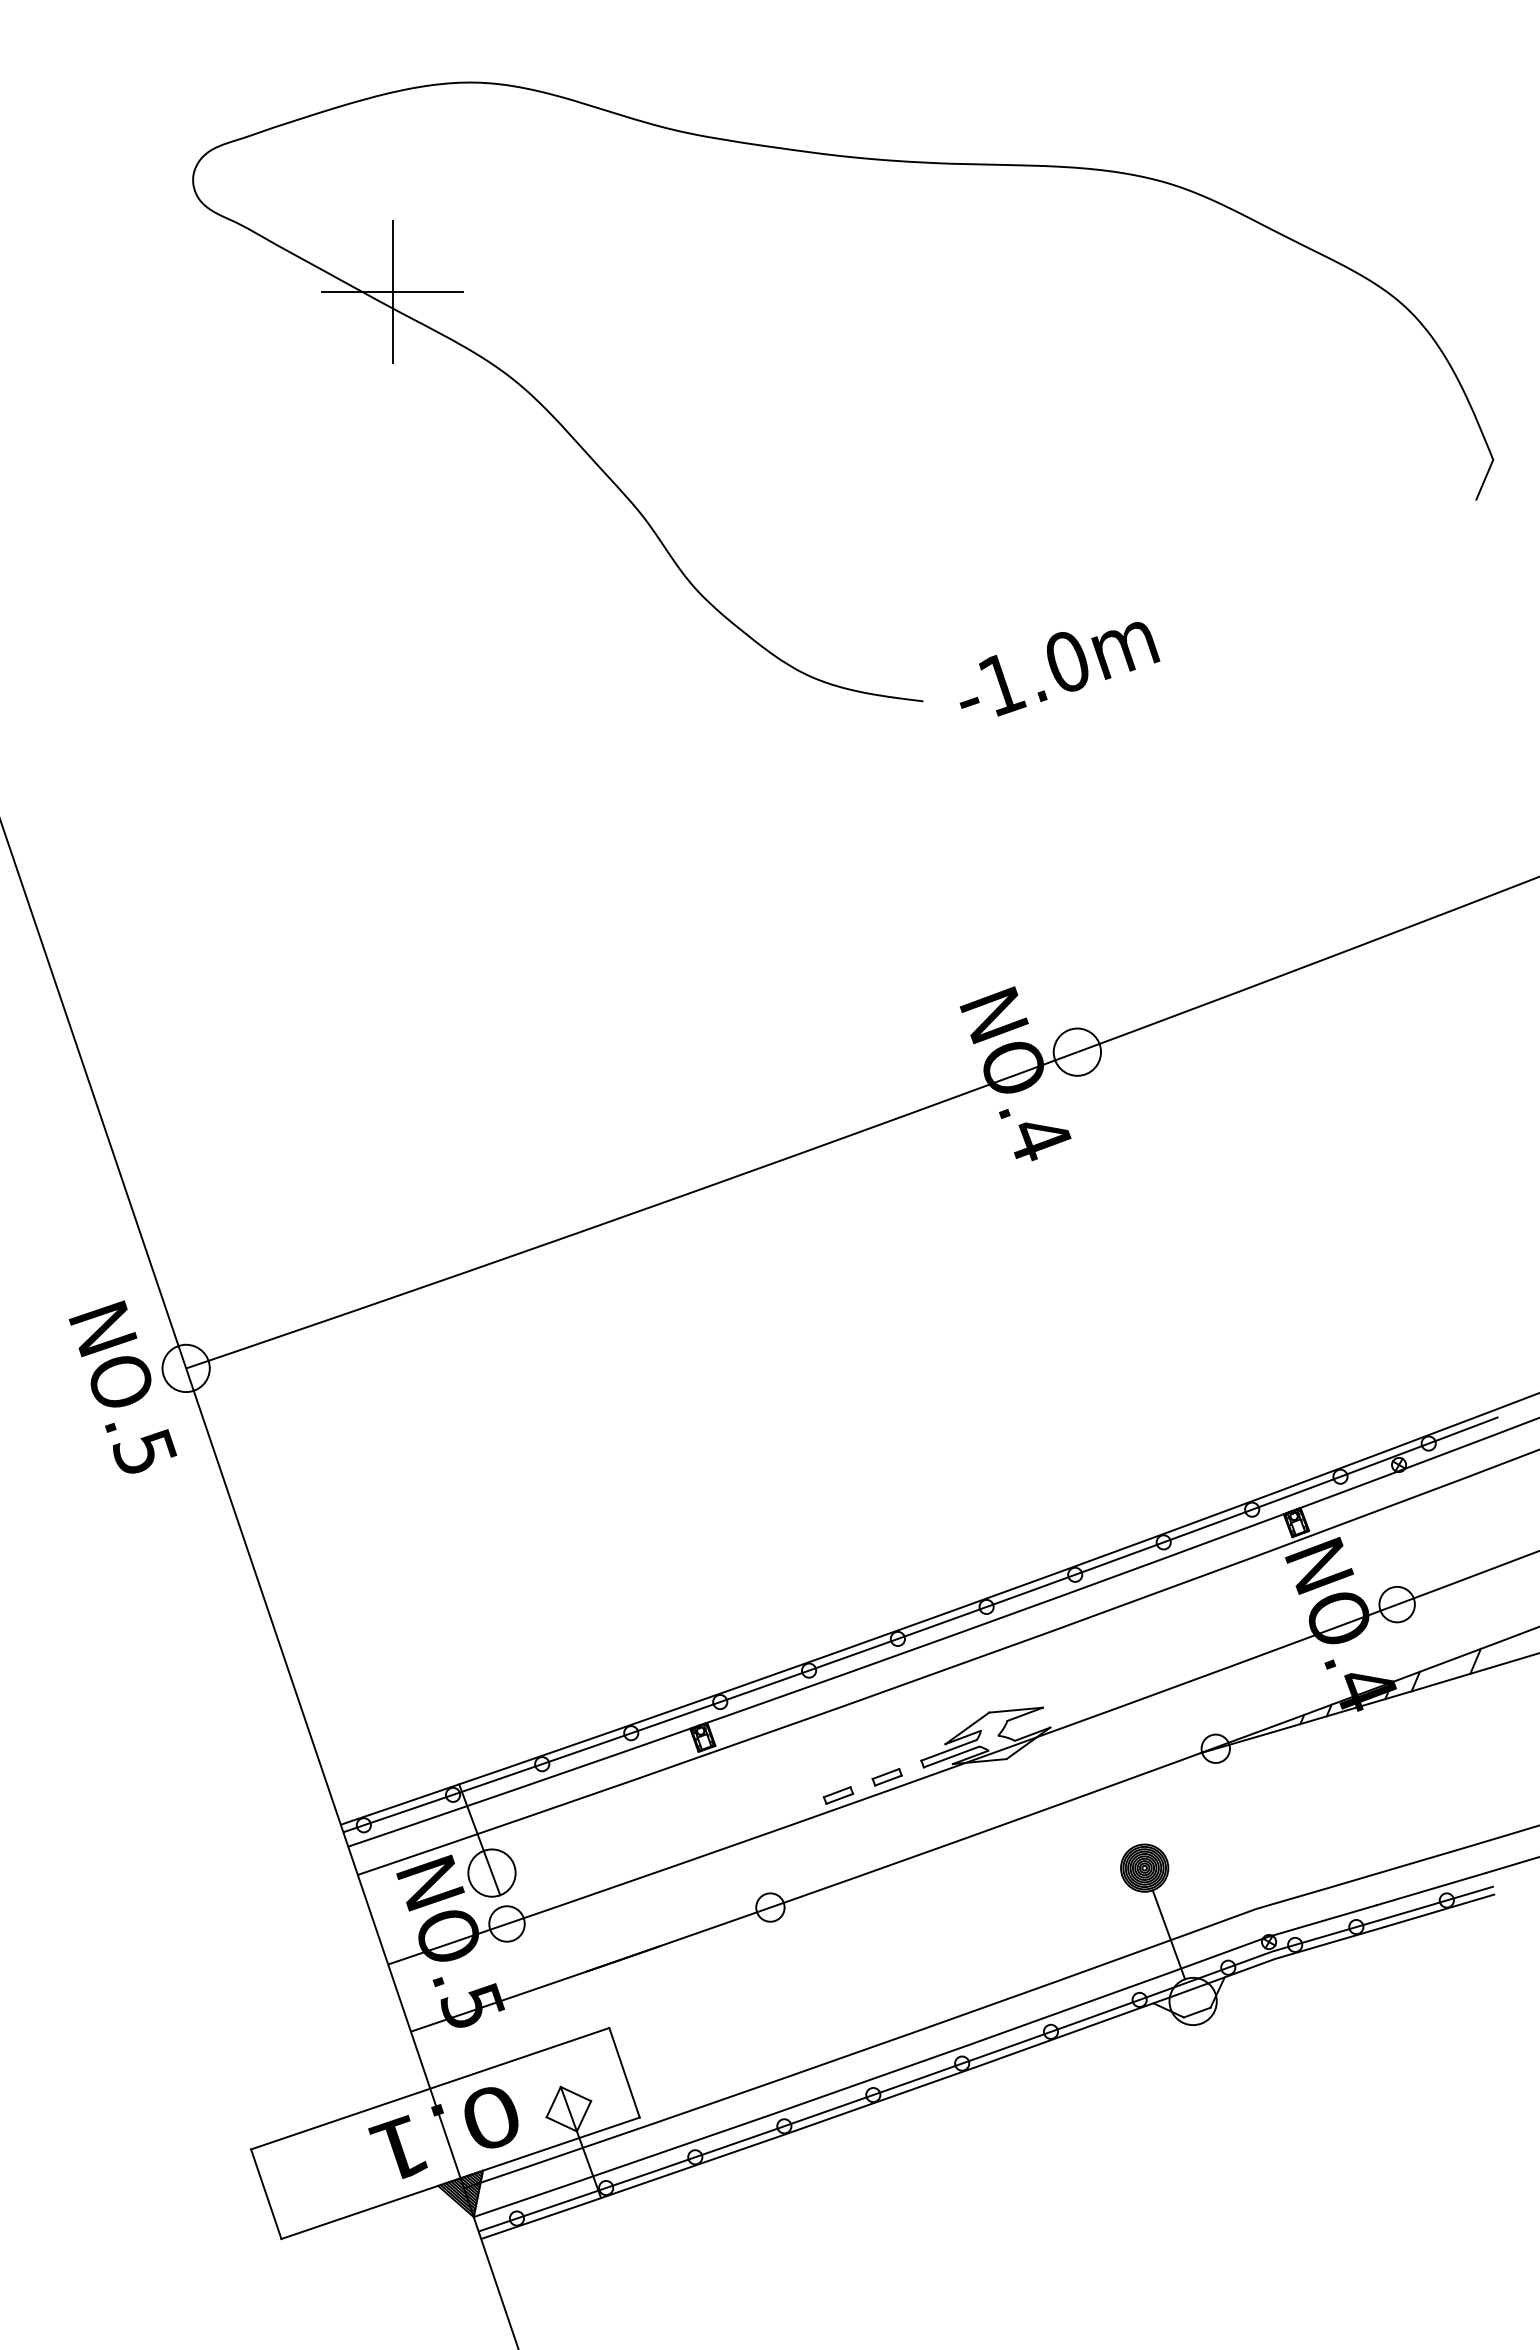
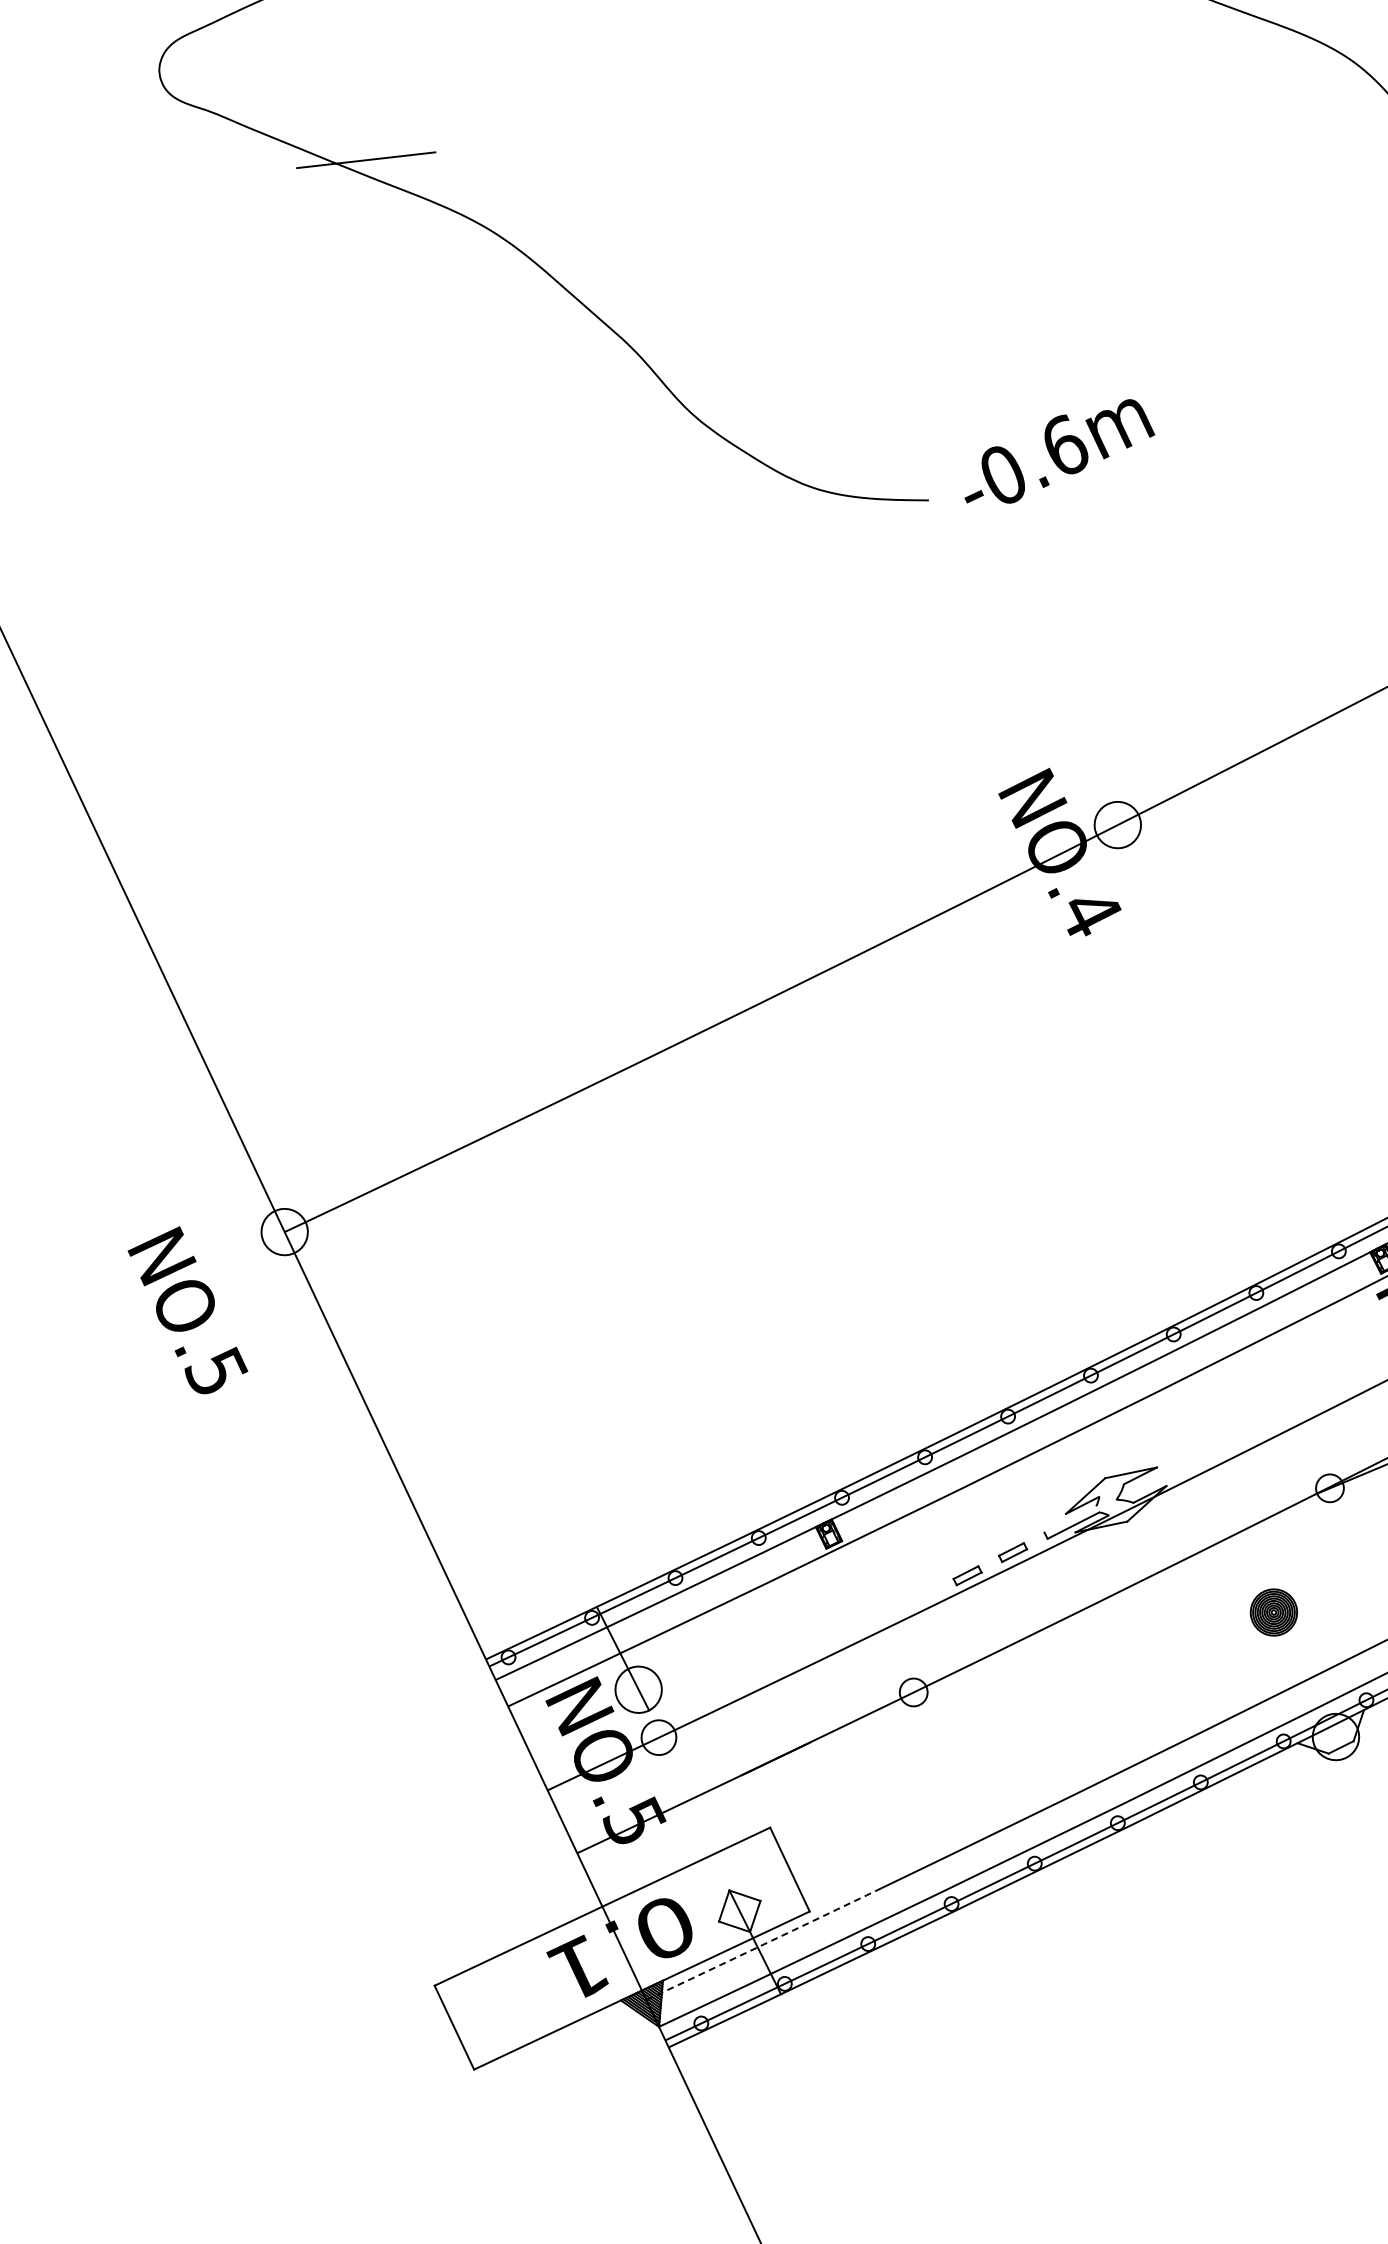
line: (392, 291) -> (366, 160), removed
text: (1034, 673) -> (1034, 460), -1.0m -> -0.6m
text: (122, 1386) -> (187, 1310), moved
line: (948, 1749) -> (1069, 1518), removed
line: (1168, 1934) -> (1304, 1674), removed
arc: (589, 2145) -> (763, 1944), solid -> dashed

